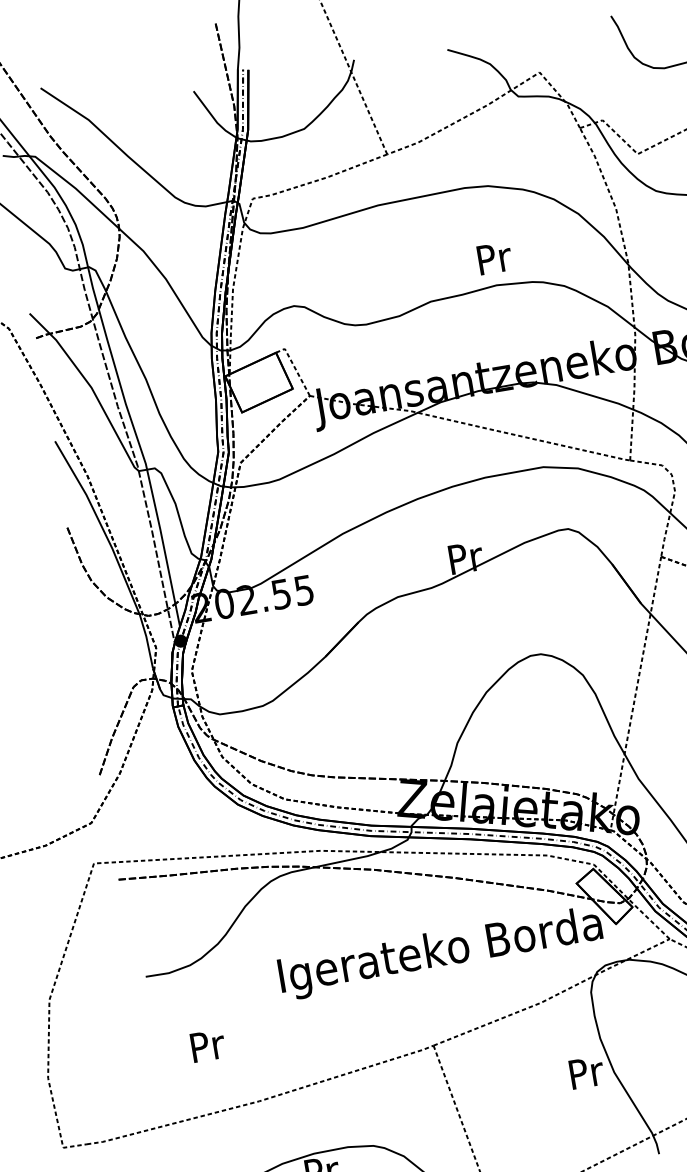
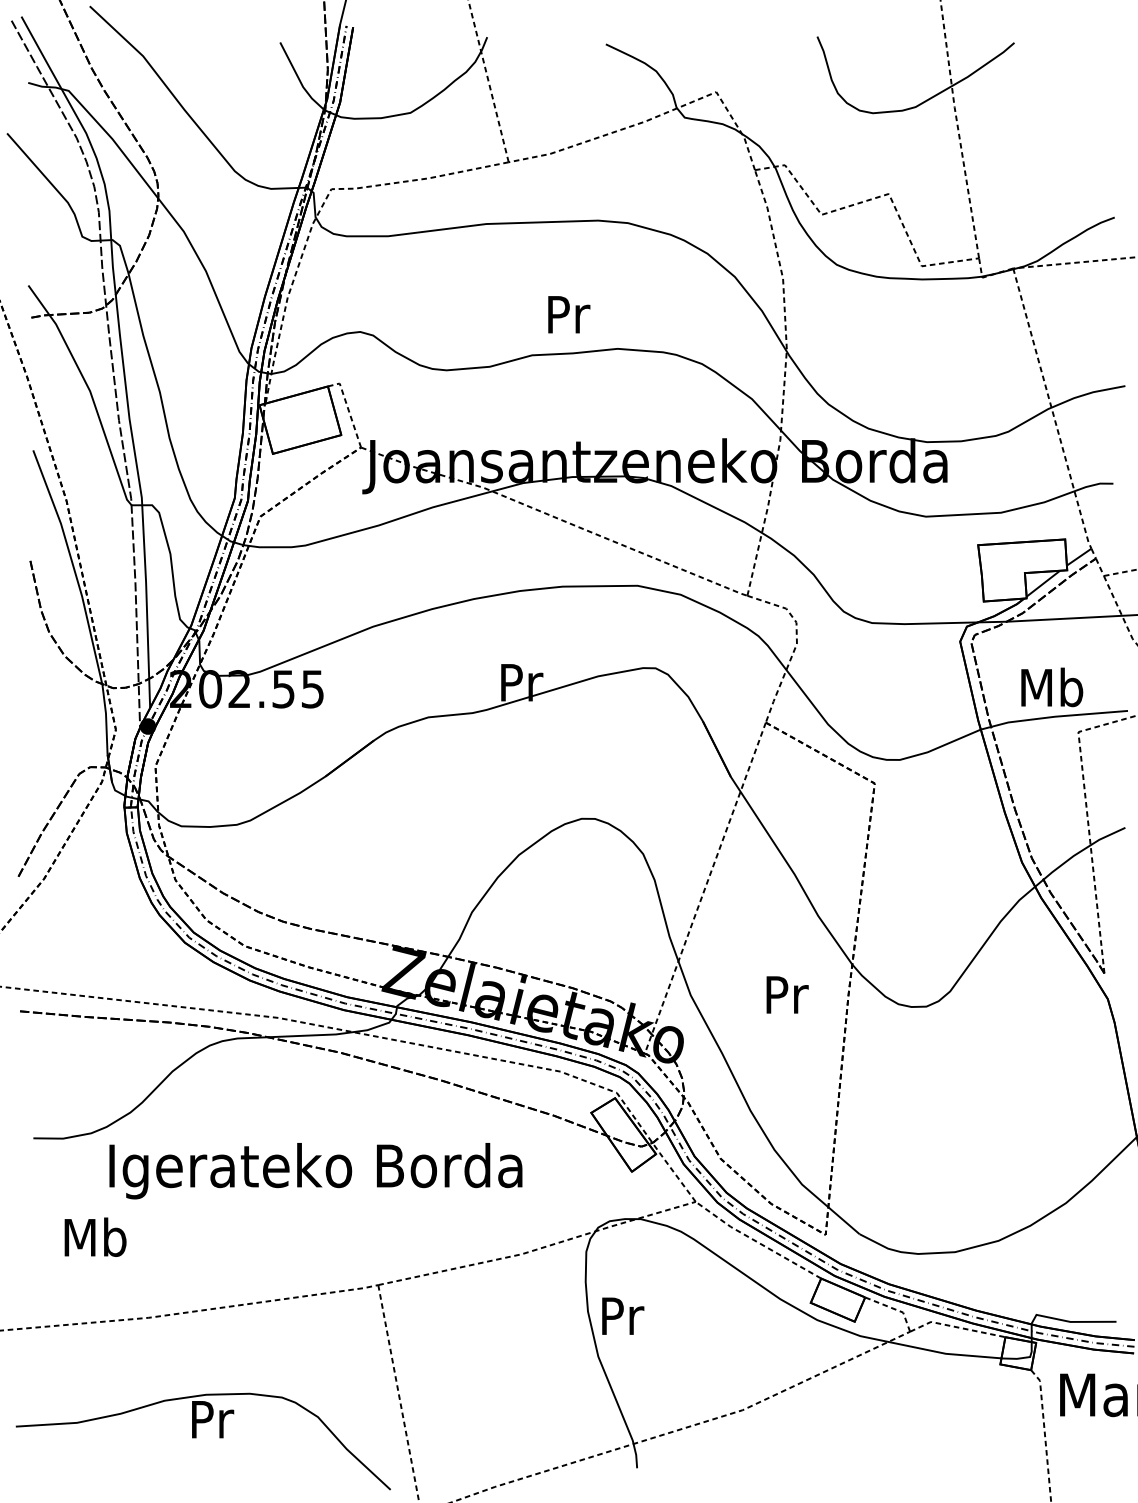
text: (495, 258) -> (569, 314), moved
text: (440, 953) -> (315, 1171), moved
text: (207, 1045) -> (95, 1236), Pr -> Mb
text: (587, 1072) -> (623, 1315), moved

